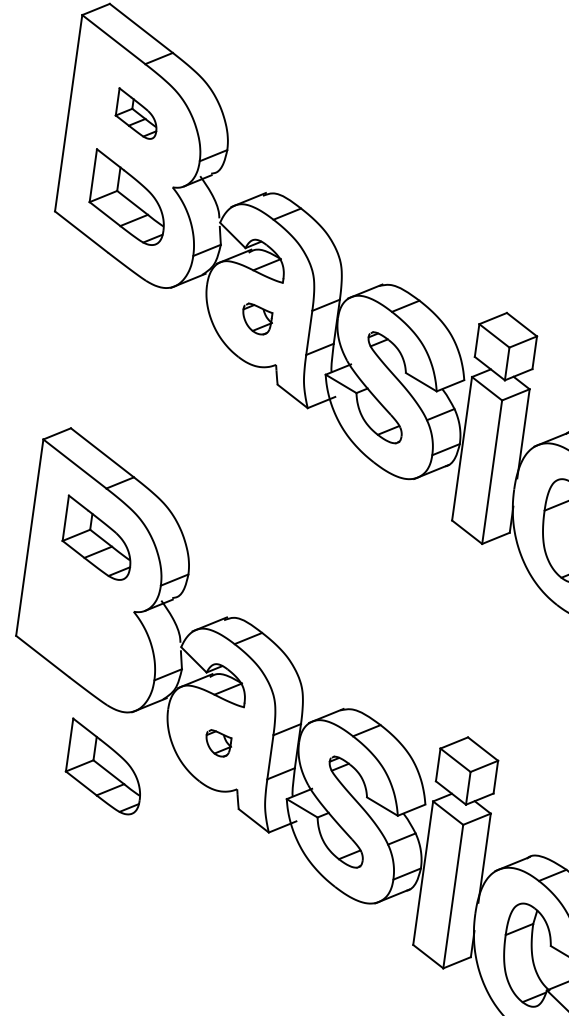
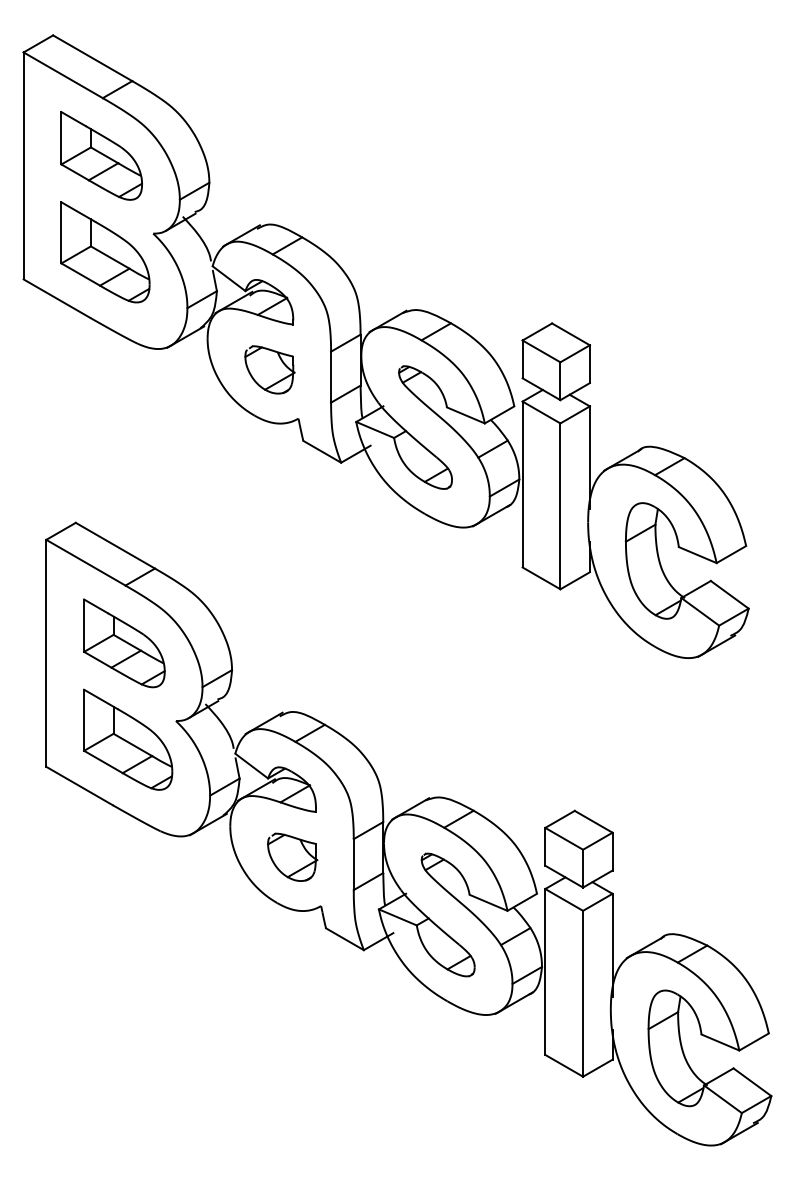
part: (137, 113) -> (101, 155), size x1.67
part: (256, 318) -> (269, 369), size x1.43
part: (218, 742) -> (292, 856), size x1.67
part: (105, 767) -> (128, 739), moved

